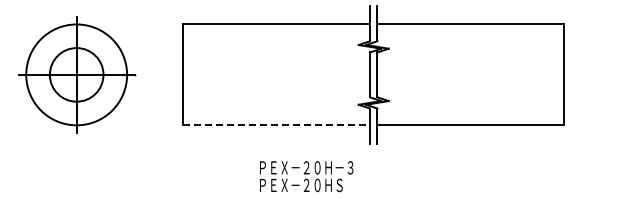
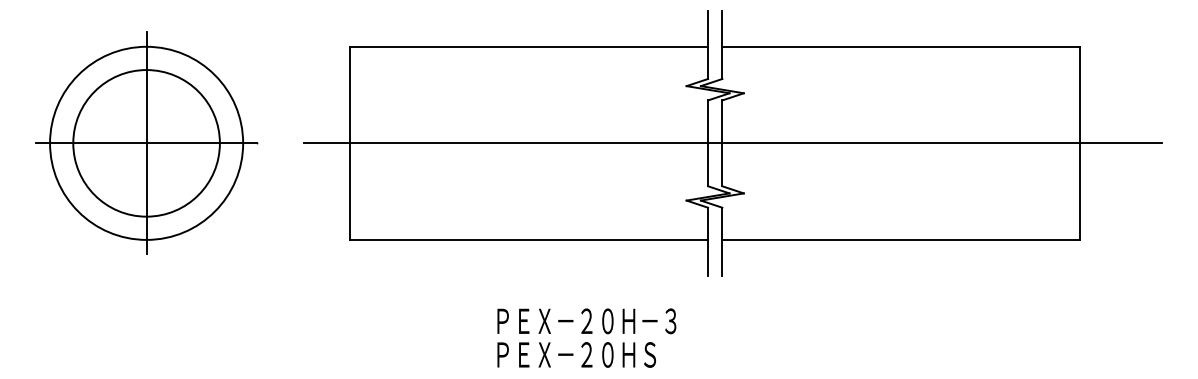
circle: (76, 74) -> (146, 142), size x1.43
line: (382, 74) -> (732, 142), added
line: (277, 125) -> (531, 240), dashed -> solid

